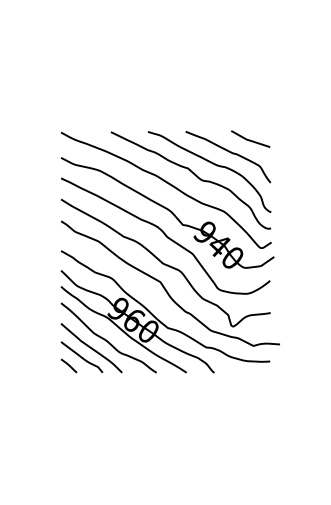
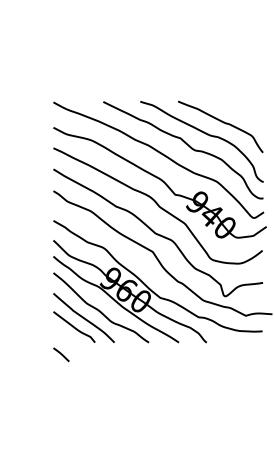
curve: (250, 139) -> (242, 109), removed
line: (68, 365) -> (60, 354), moved

